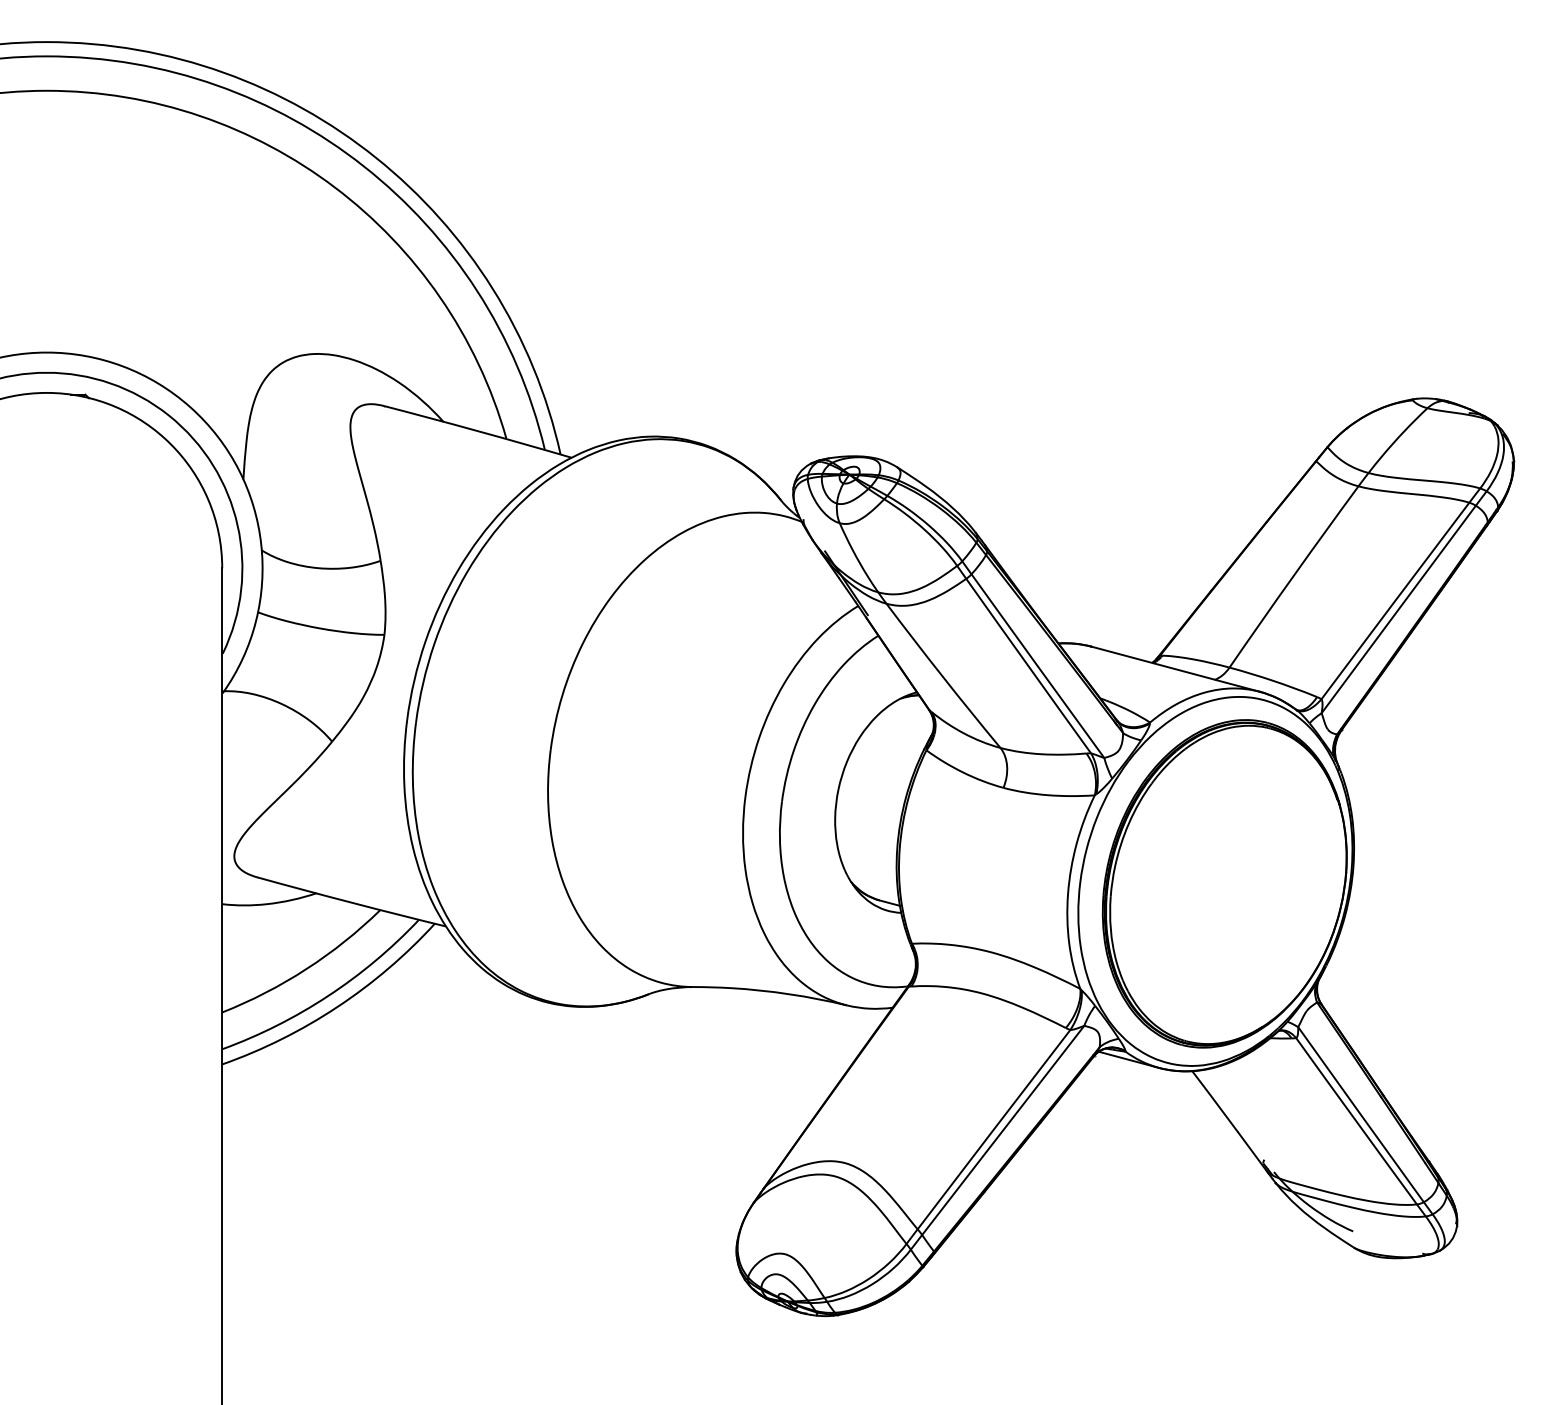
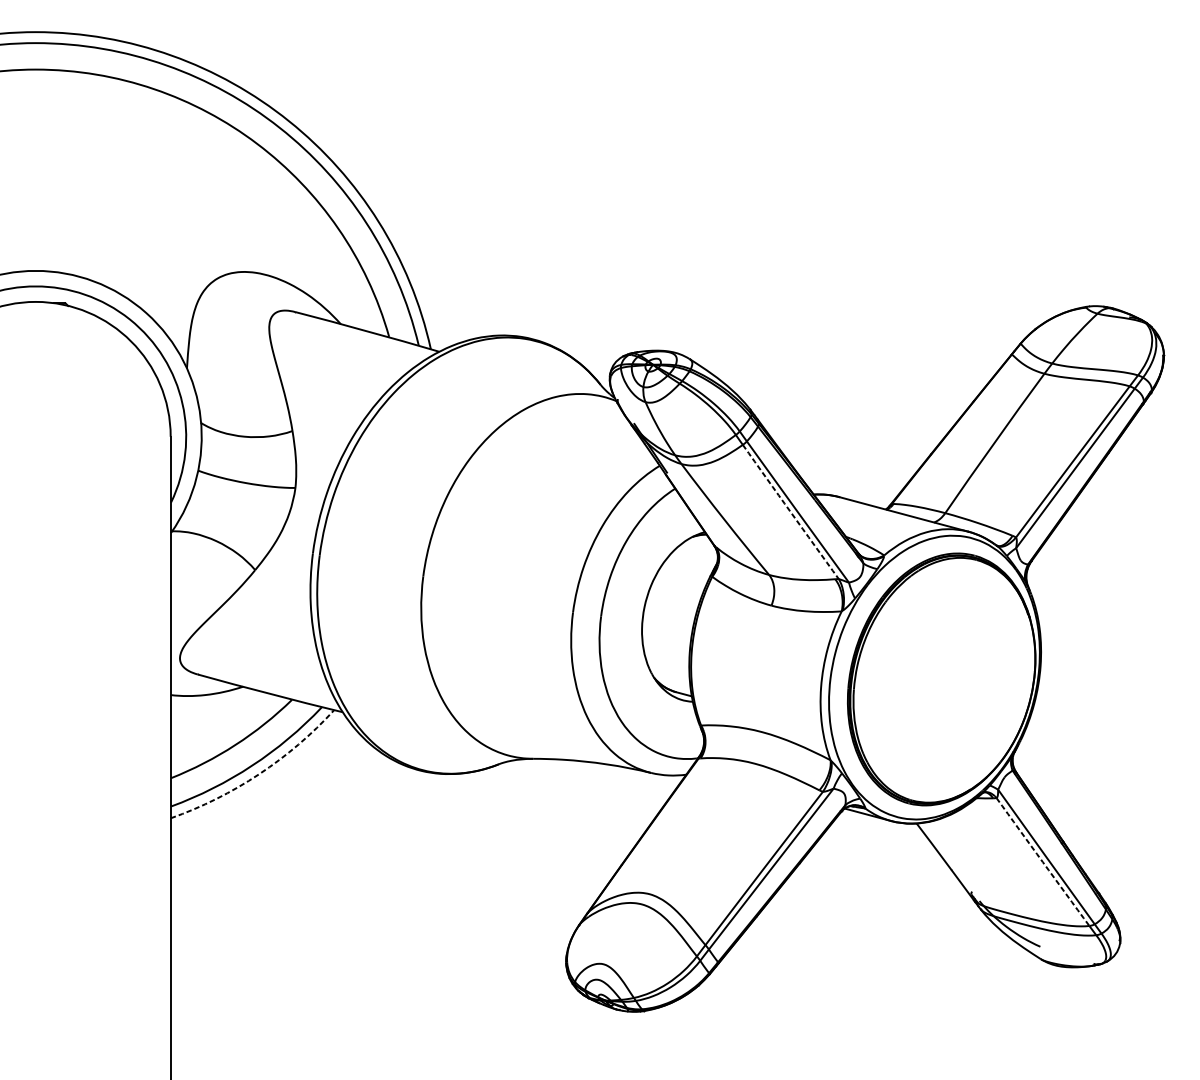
arc: (1028, 666) -> (790, 512), solid -> dashed
arc: (337, 1007) -> (259, 774), solid -> dashed
arc: (1356, 1121) -> (1042, 862), solid -> dashed

